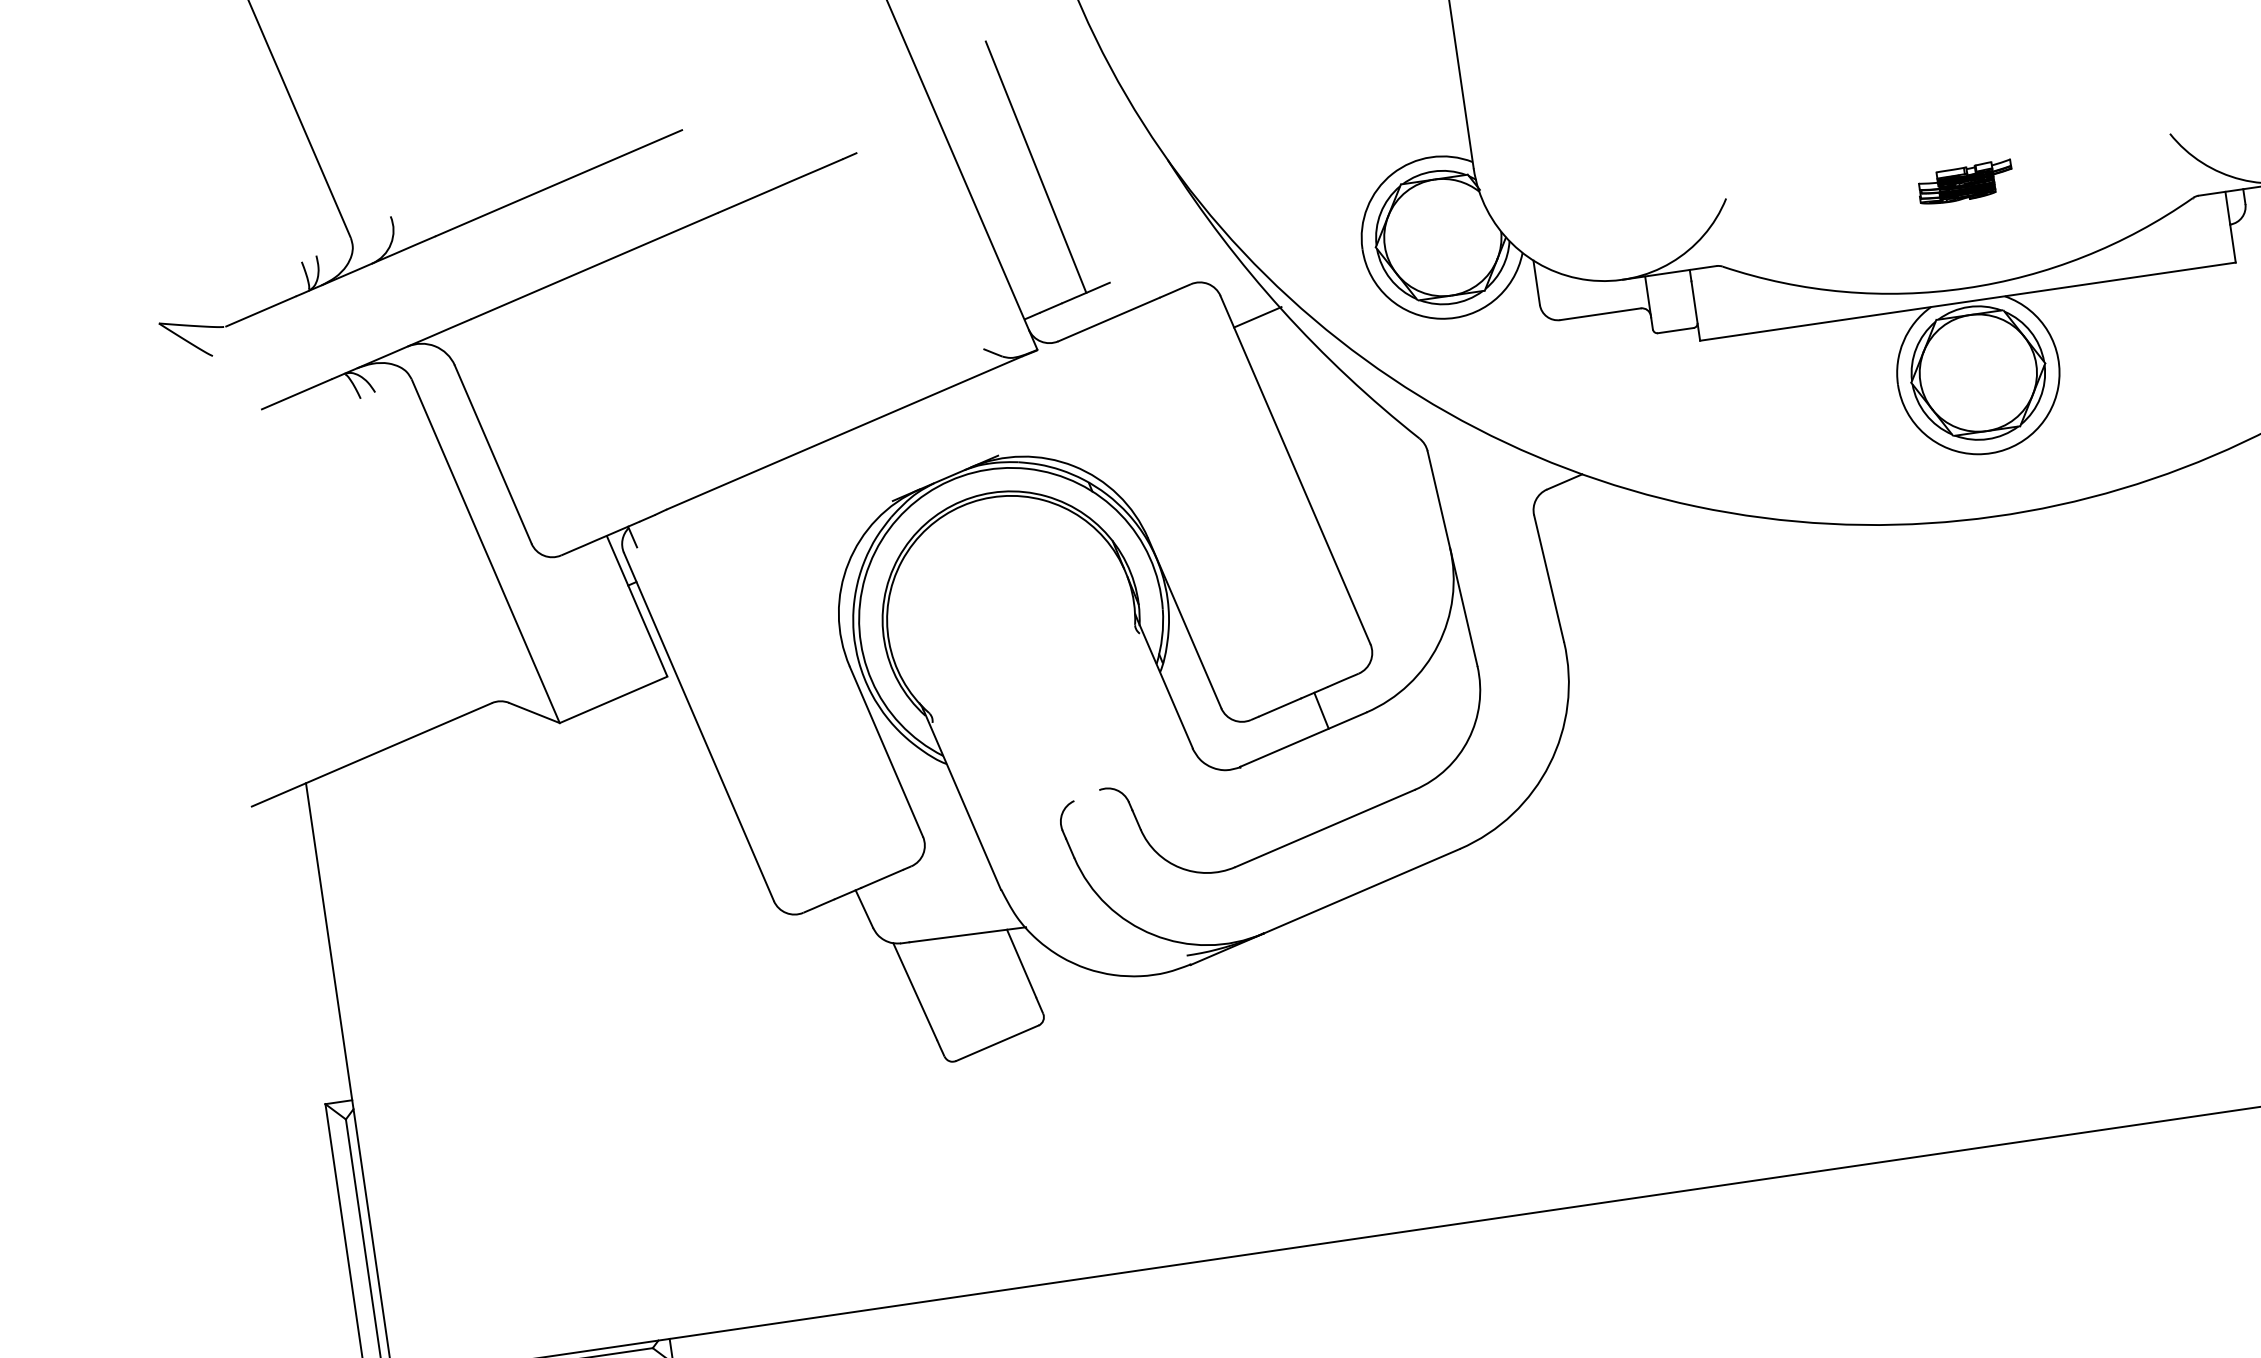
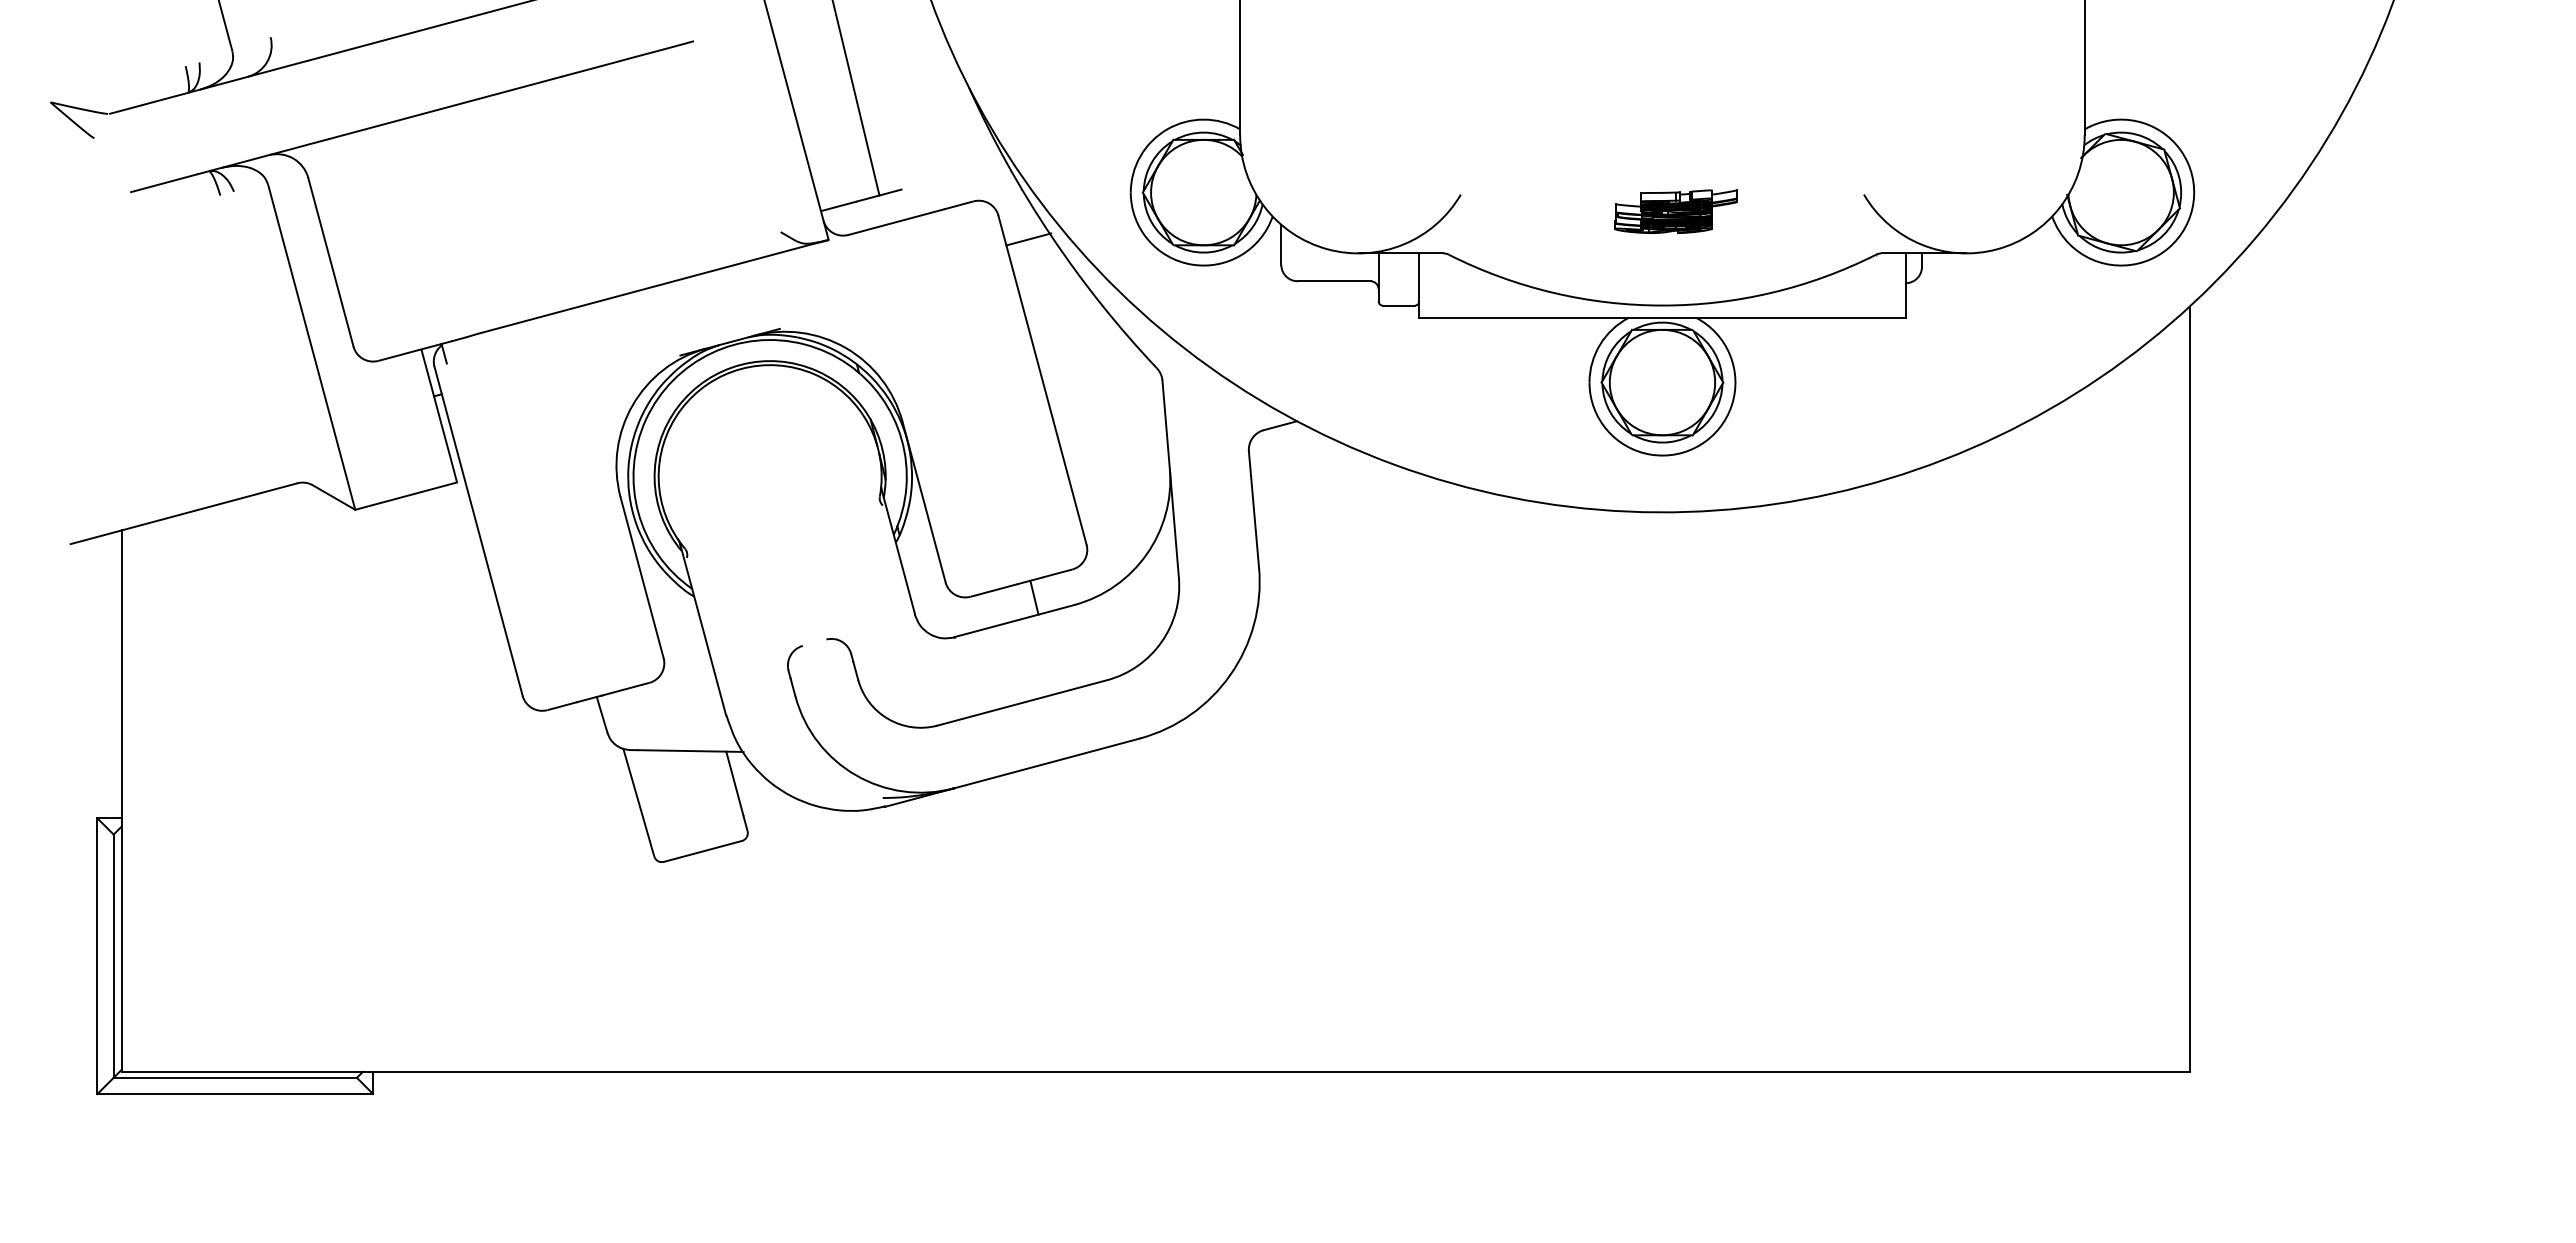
part: (1965, 182) -> (1675, 211), size x1.43

